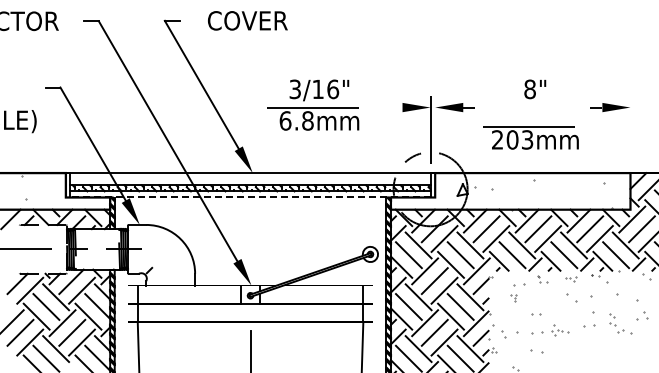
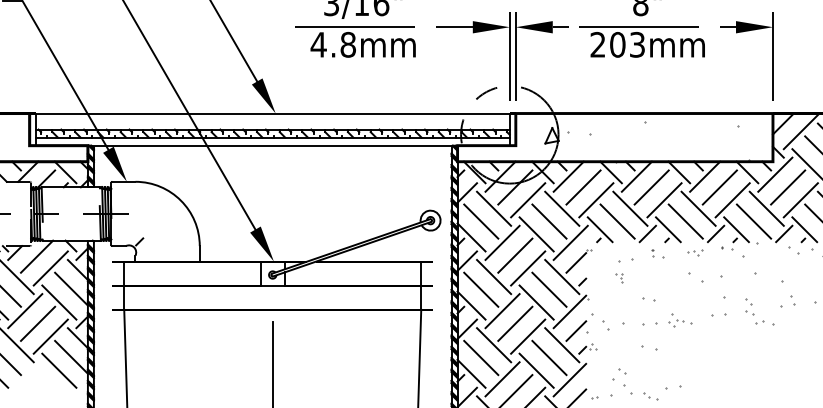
line: (388, 107) -> (454, 27), added
text: (285, 120) -> (318, 44), 6.8mm -> 4.8mm
line: (435, 129) -> (516, 56), added
line: (630, 129) -> (772, 56), added
part: (530, 137) -> (641, 41), moved
line: (250, 197) -> (272, 145), dashed -> solid

